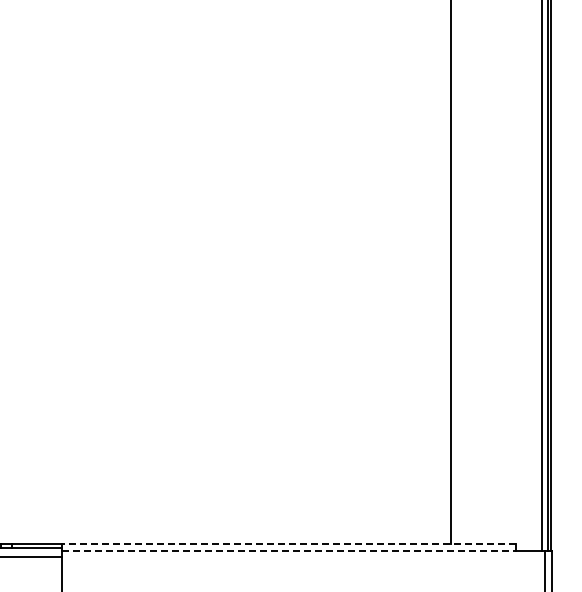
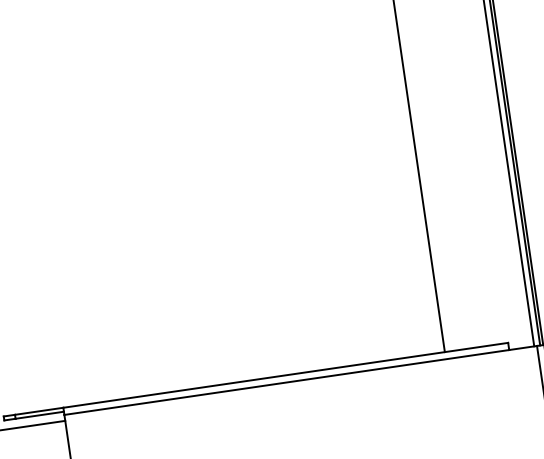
line: (288, 544) -> (285, 375), dashed -> solid
line: (289, 551) -> (287, 382), dashed -> solid

